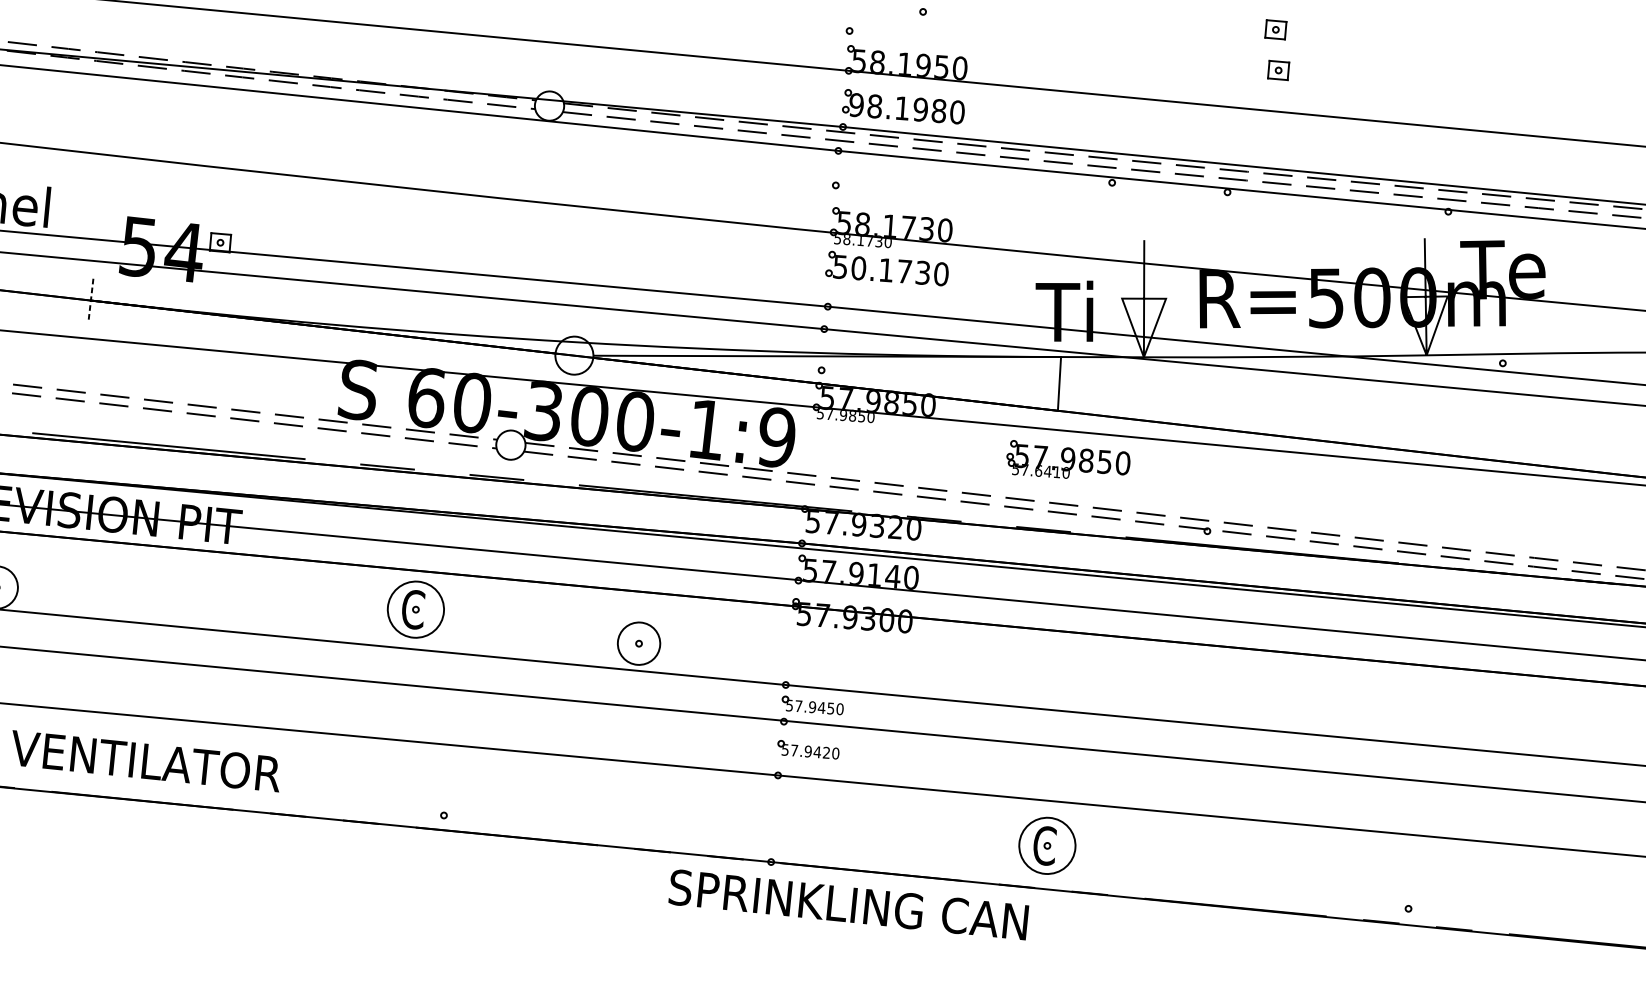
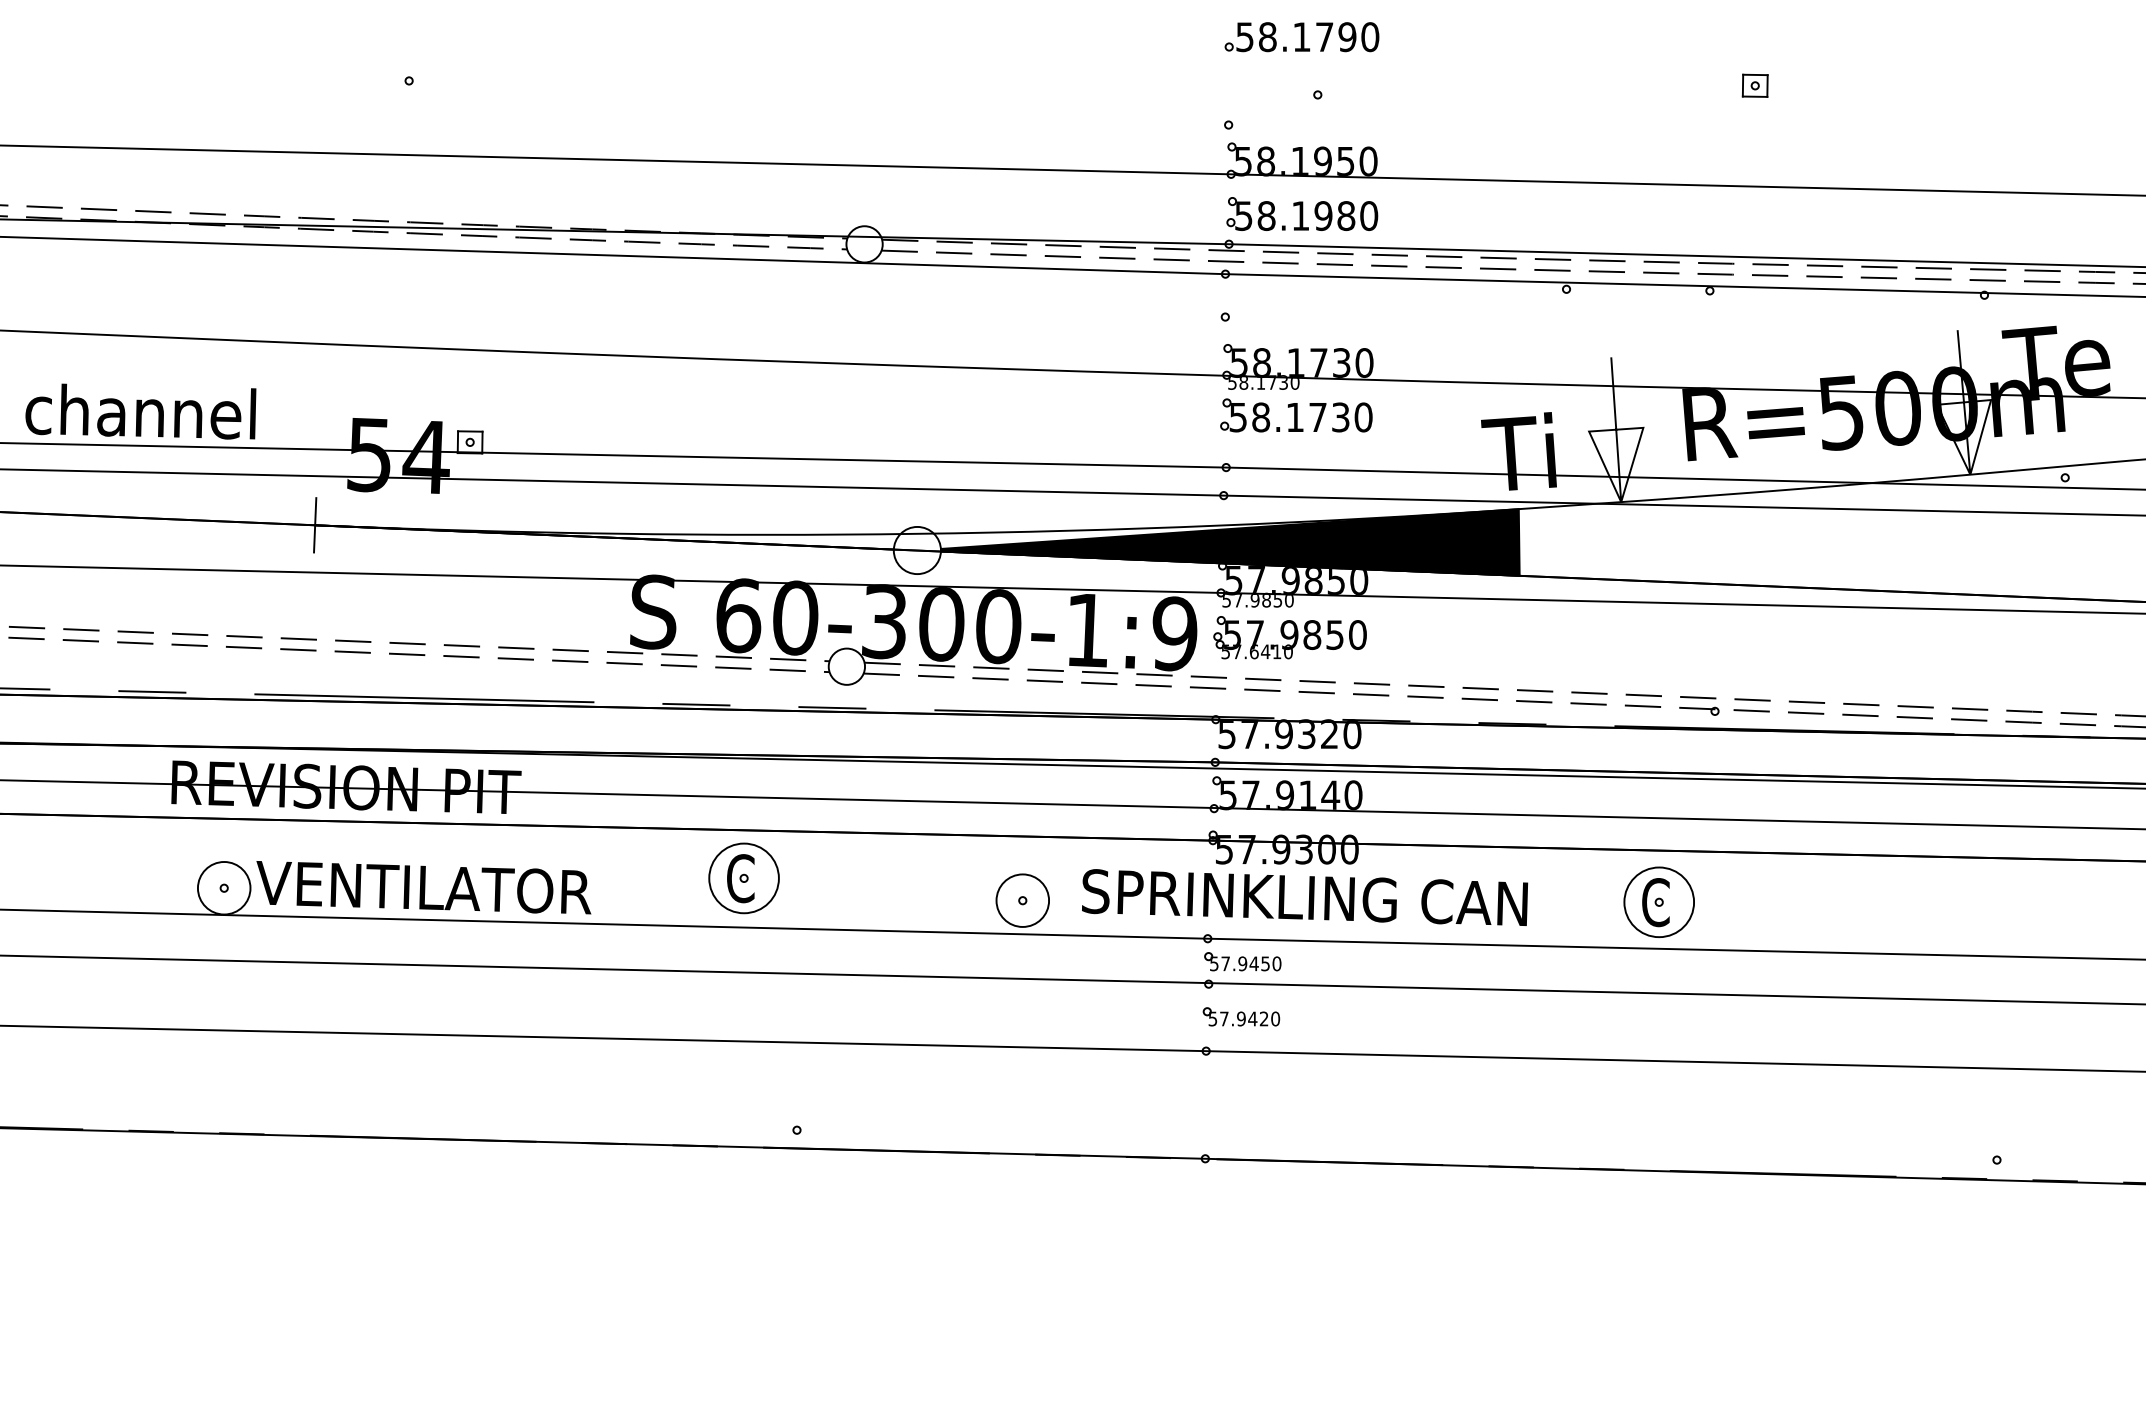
part: (1278, 70) -> (1761, 135), removed
text: (856, 104) -> (1243, 215), 98.1980 -> 58.1980
text: (859, 268) -> (1261, 417), 50.1730 -> 58.1730
line: (91, 300) -> (315, 525), dashed -> solid
fill: (826, 367) -> (1229, 542), added
part: (1067, 461) -> (1289, 637), moved
text: (145, 761) -> (423, 887), moved
part: (1046, 845) -> (1658, 901), moved
text: (849, 904) -> (1305, 897), moved

